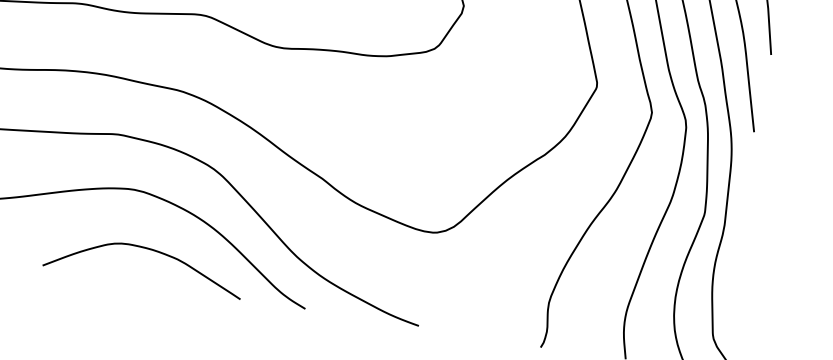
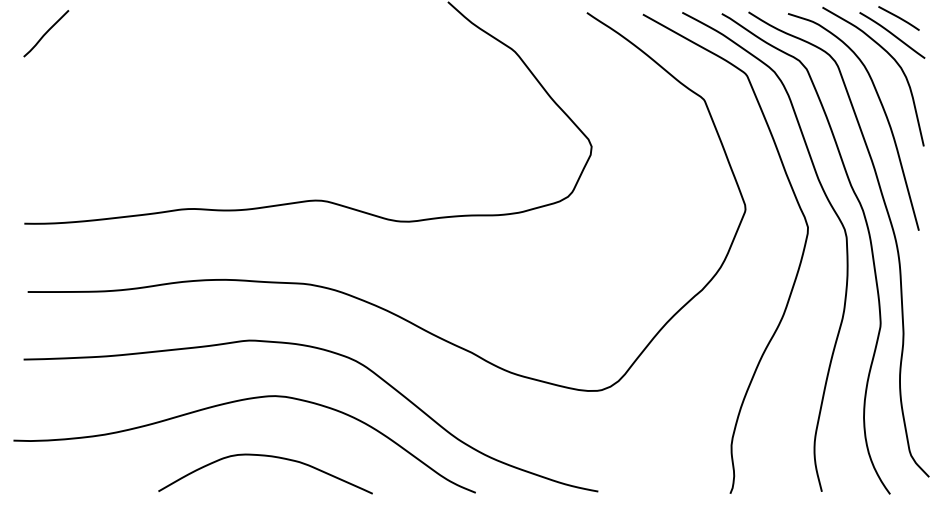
curve: (151, 250) -> (270, 457), moved

